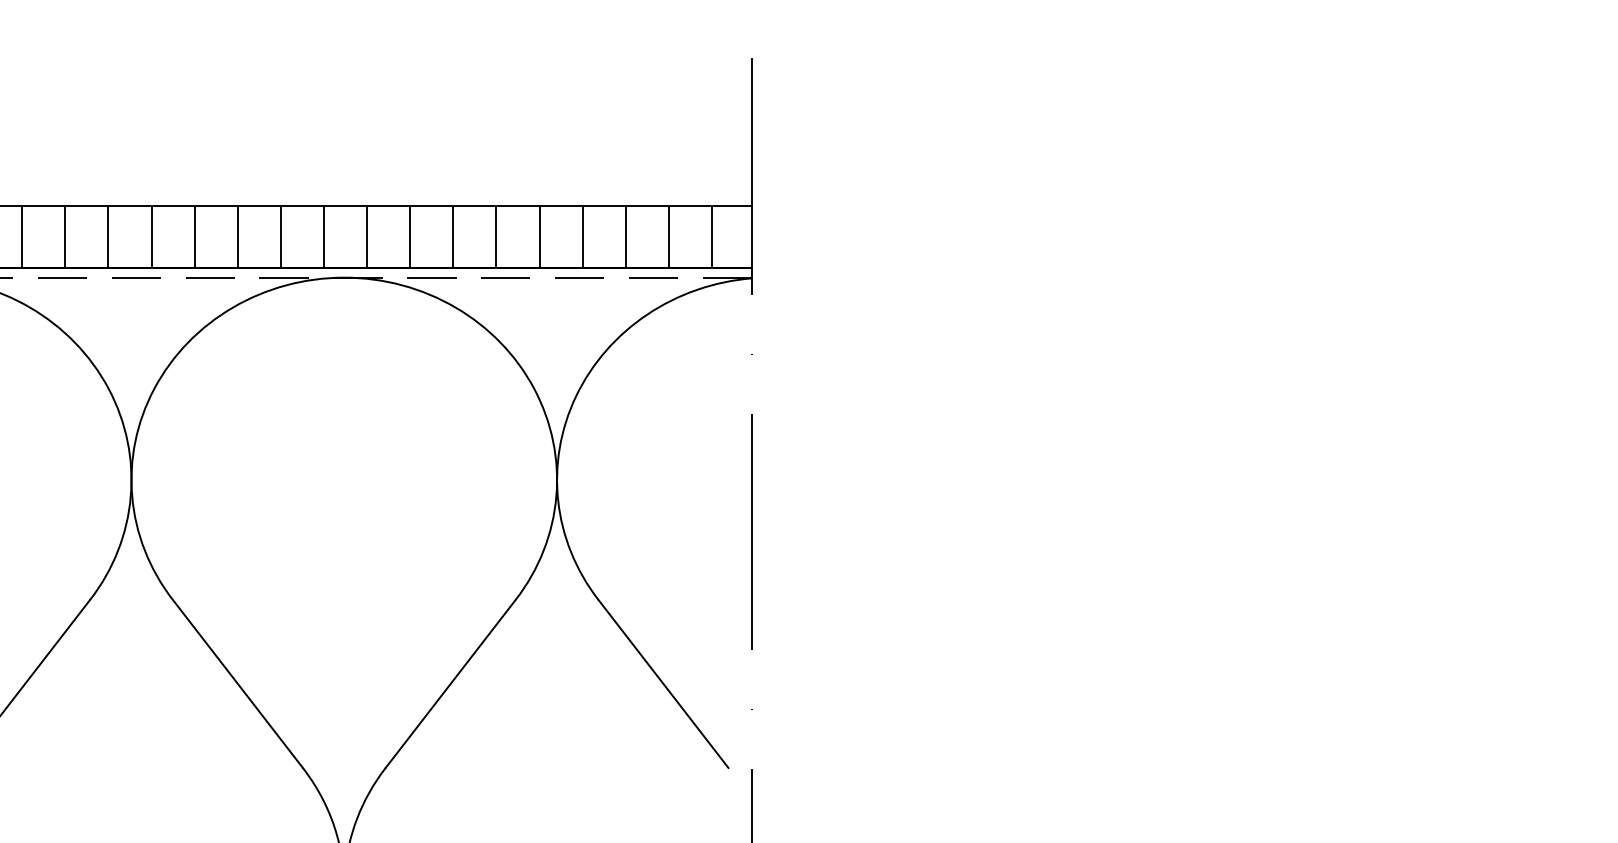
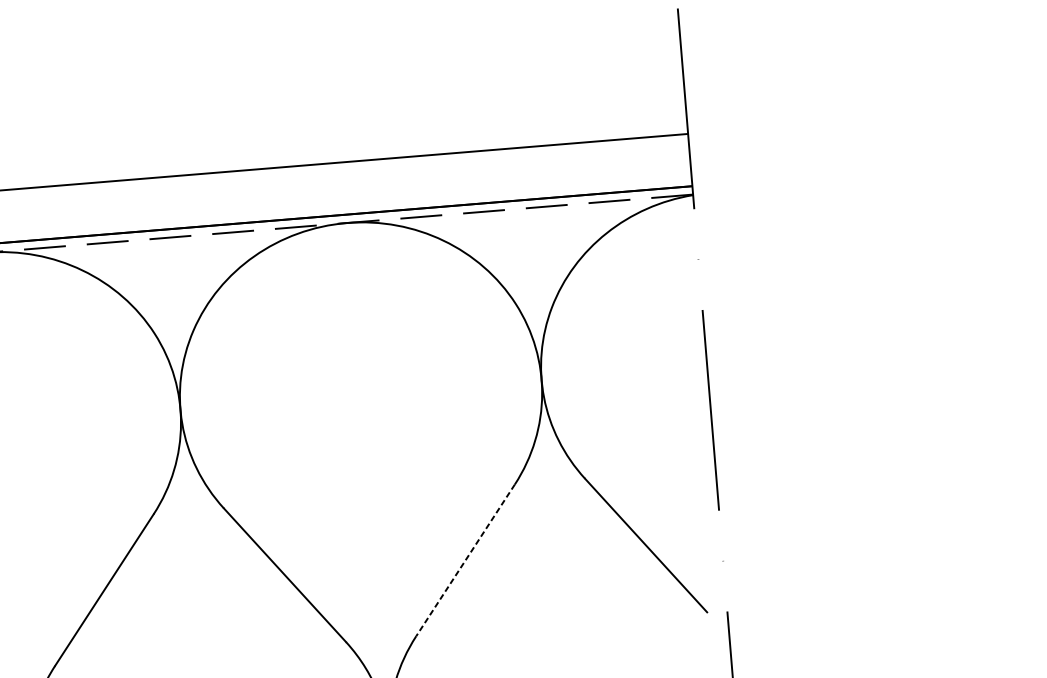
hatch: (367, 236) -> (363, 186), removed
line: (450, 684) -> (465, 560), solid -> dashed

